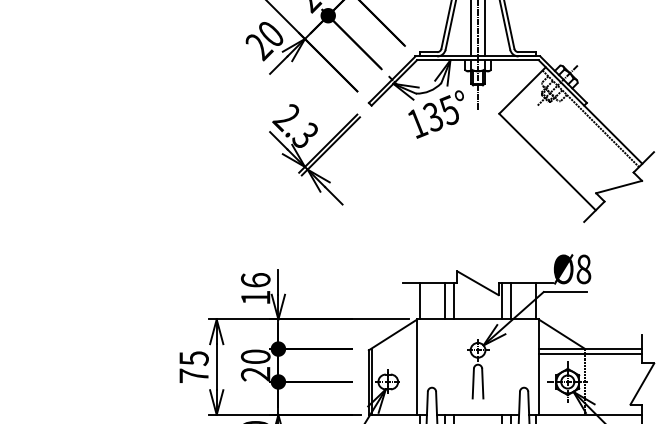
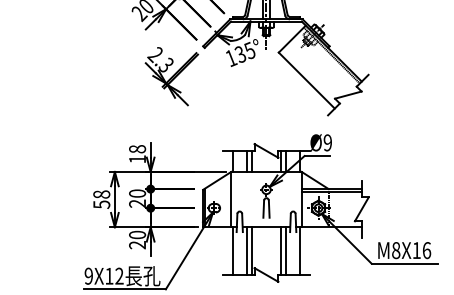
text: (583, 268) -> (327, 142), Ø8 -> Ø9
text: (255, 280) -> (137, 149), 16 -> 18
text: (193, 366) -> (101, 199), 75 -> 58

